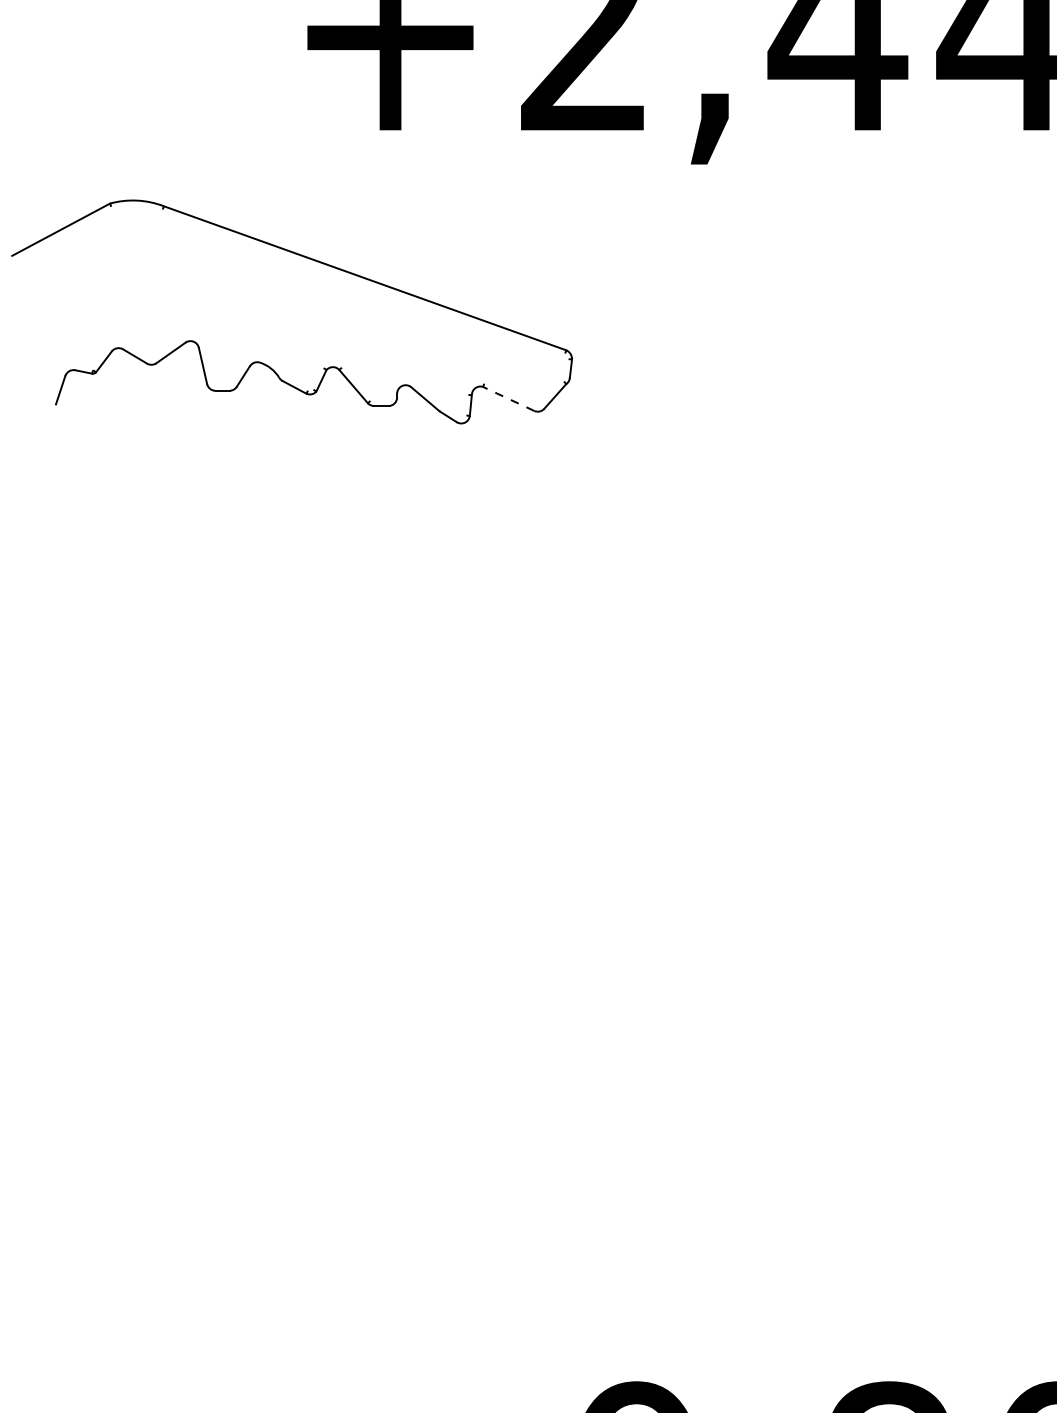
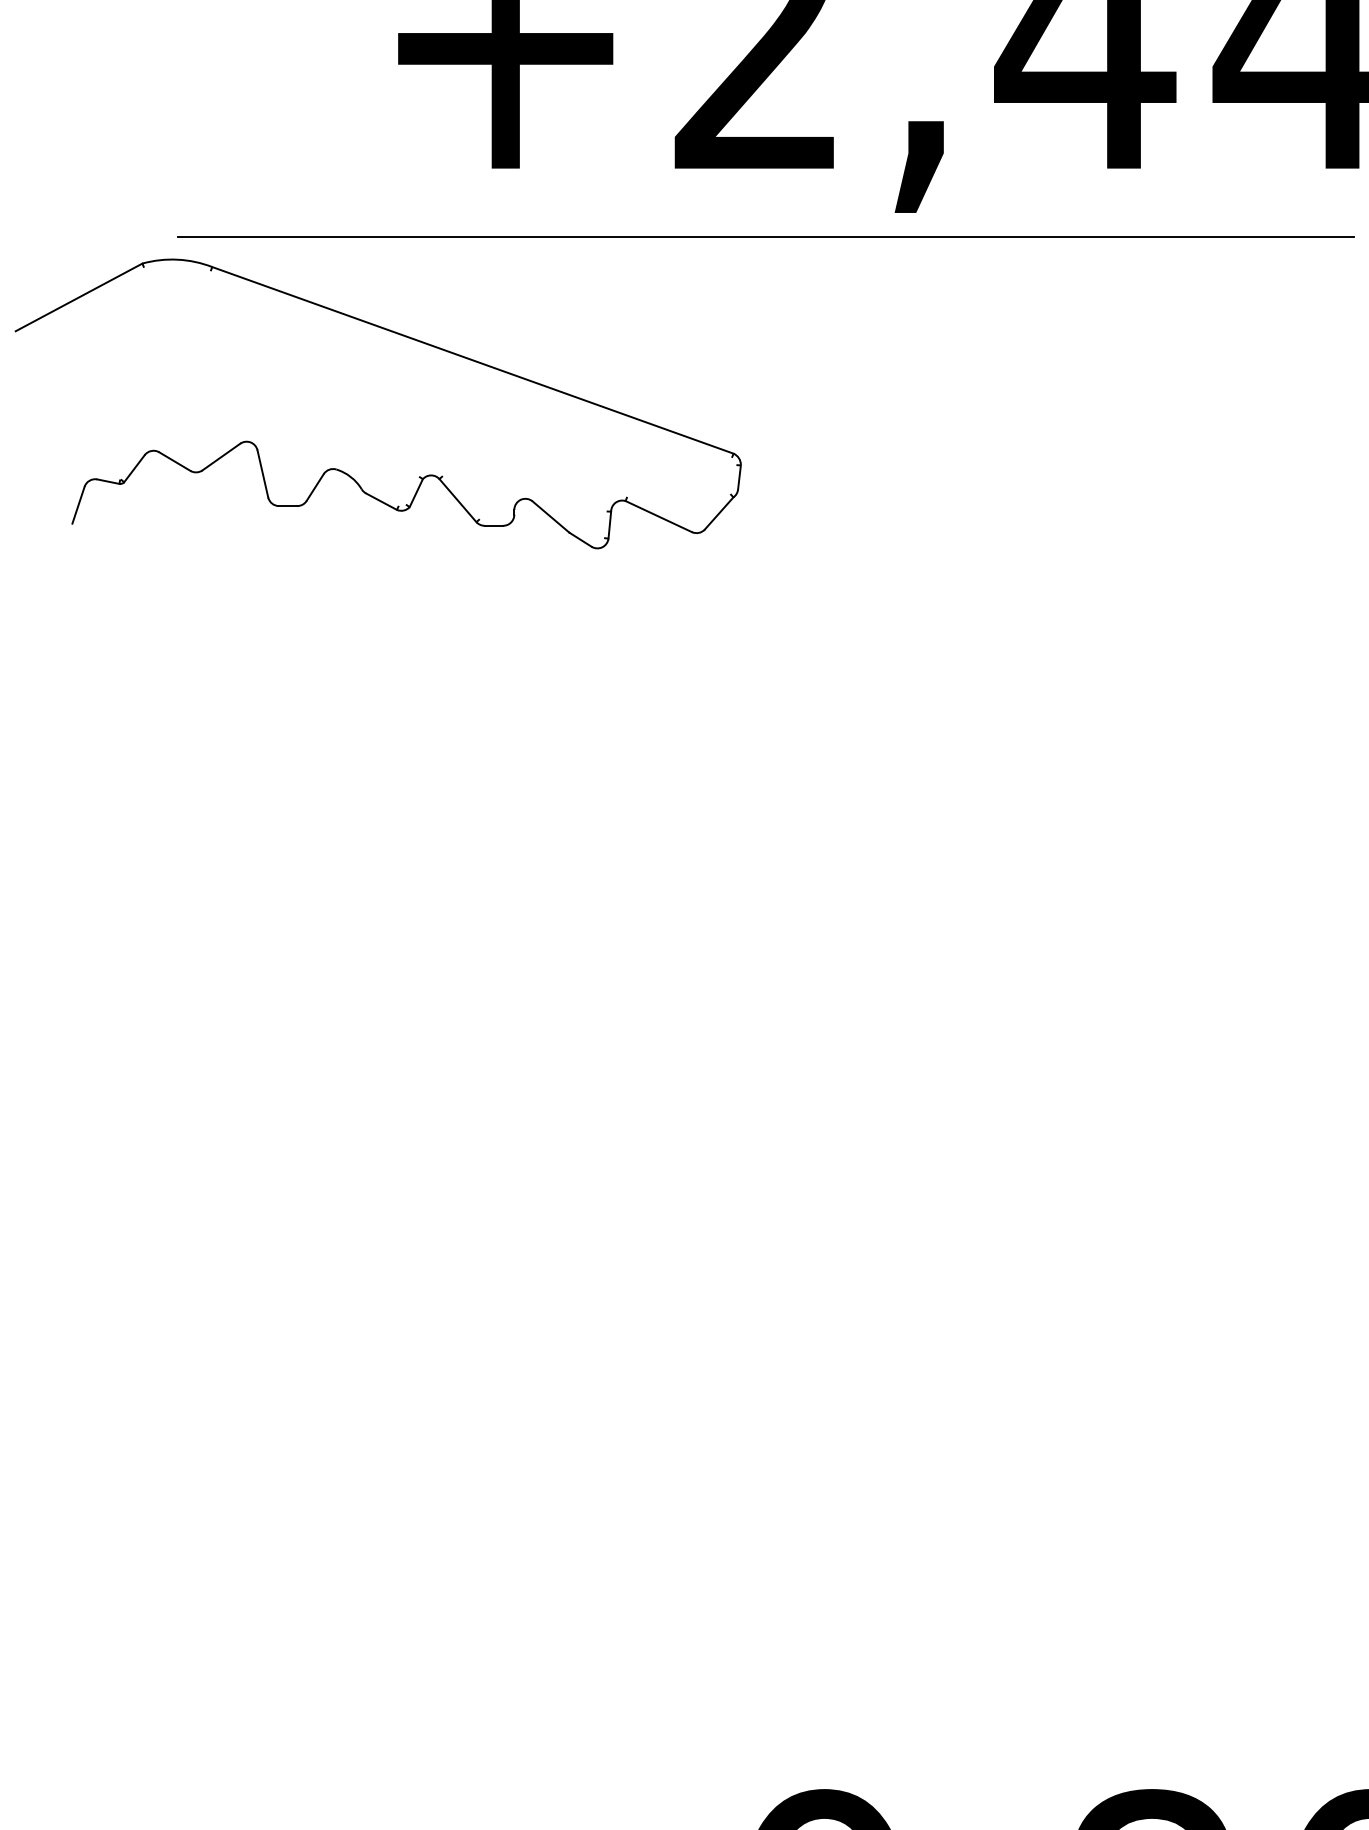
line: (591, 182) -> (765, 236), added
line: (508, 398) -> (658, 516), dashed -> solid

